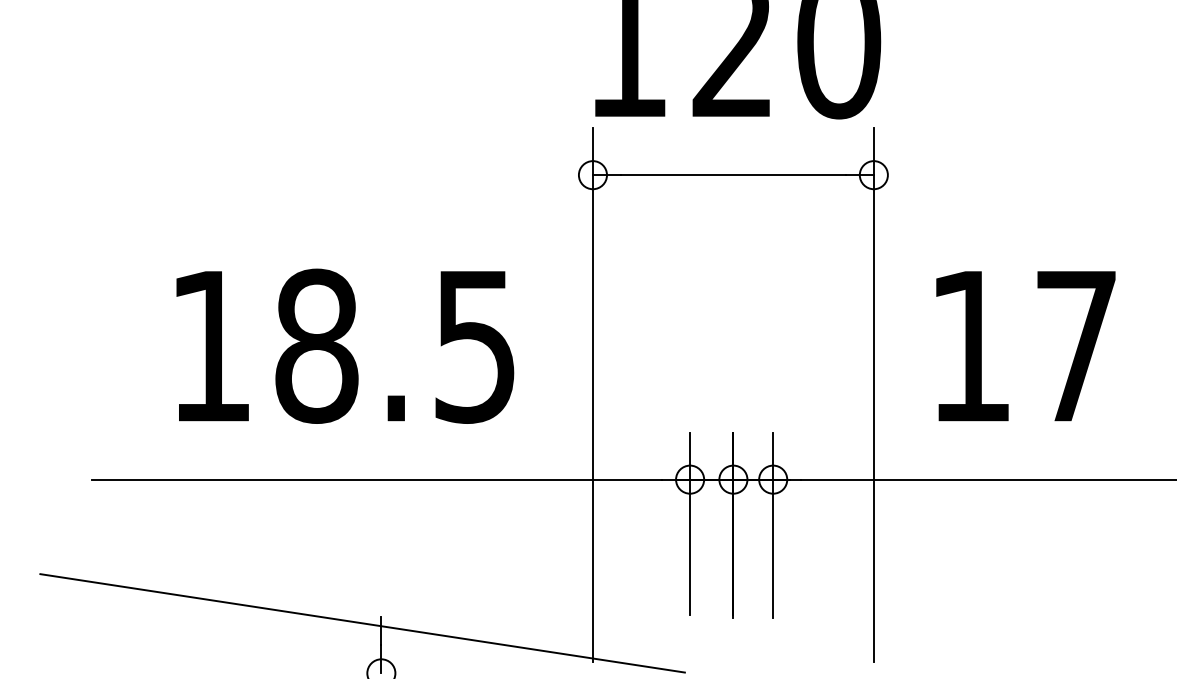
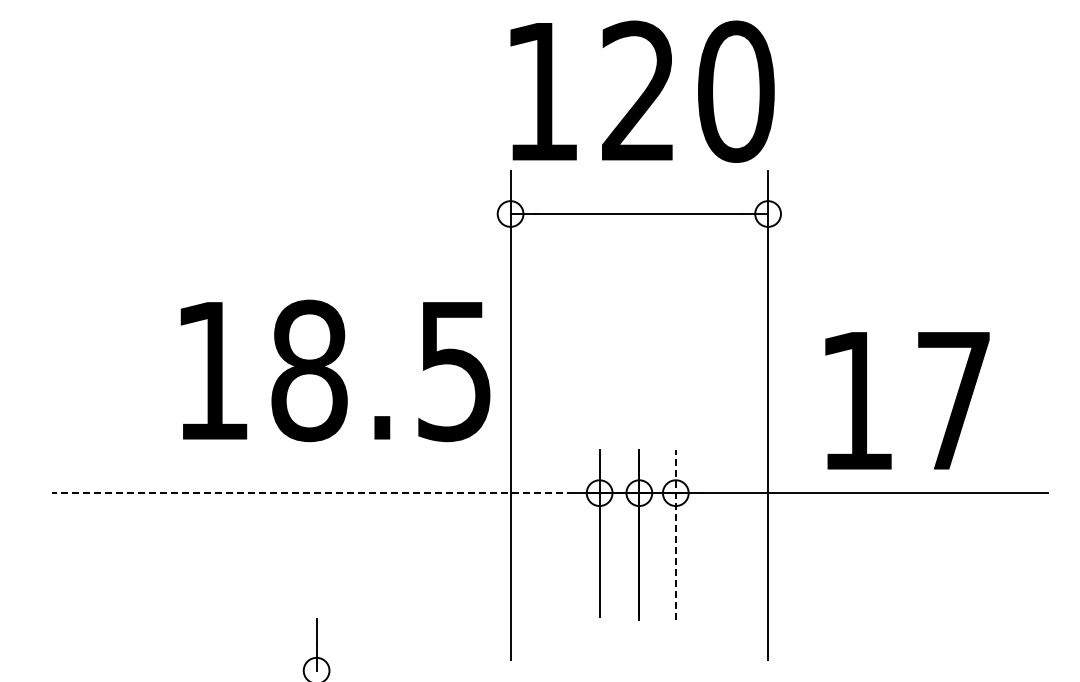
text: (345, 345) -> (335, 370), moved
text: (1025, 345) -> (907, 400), moved
line: (376, 480) -> (312, 493), solid -> dashed
line: (772, 525) -> (675, 535), solid -> dashed
line: (362, 622) -> (299, 624), removed

